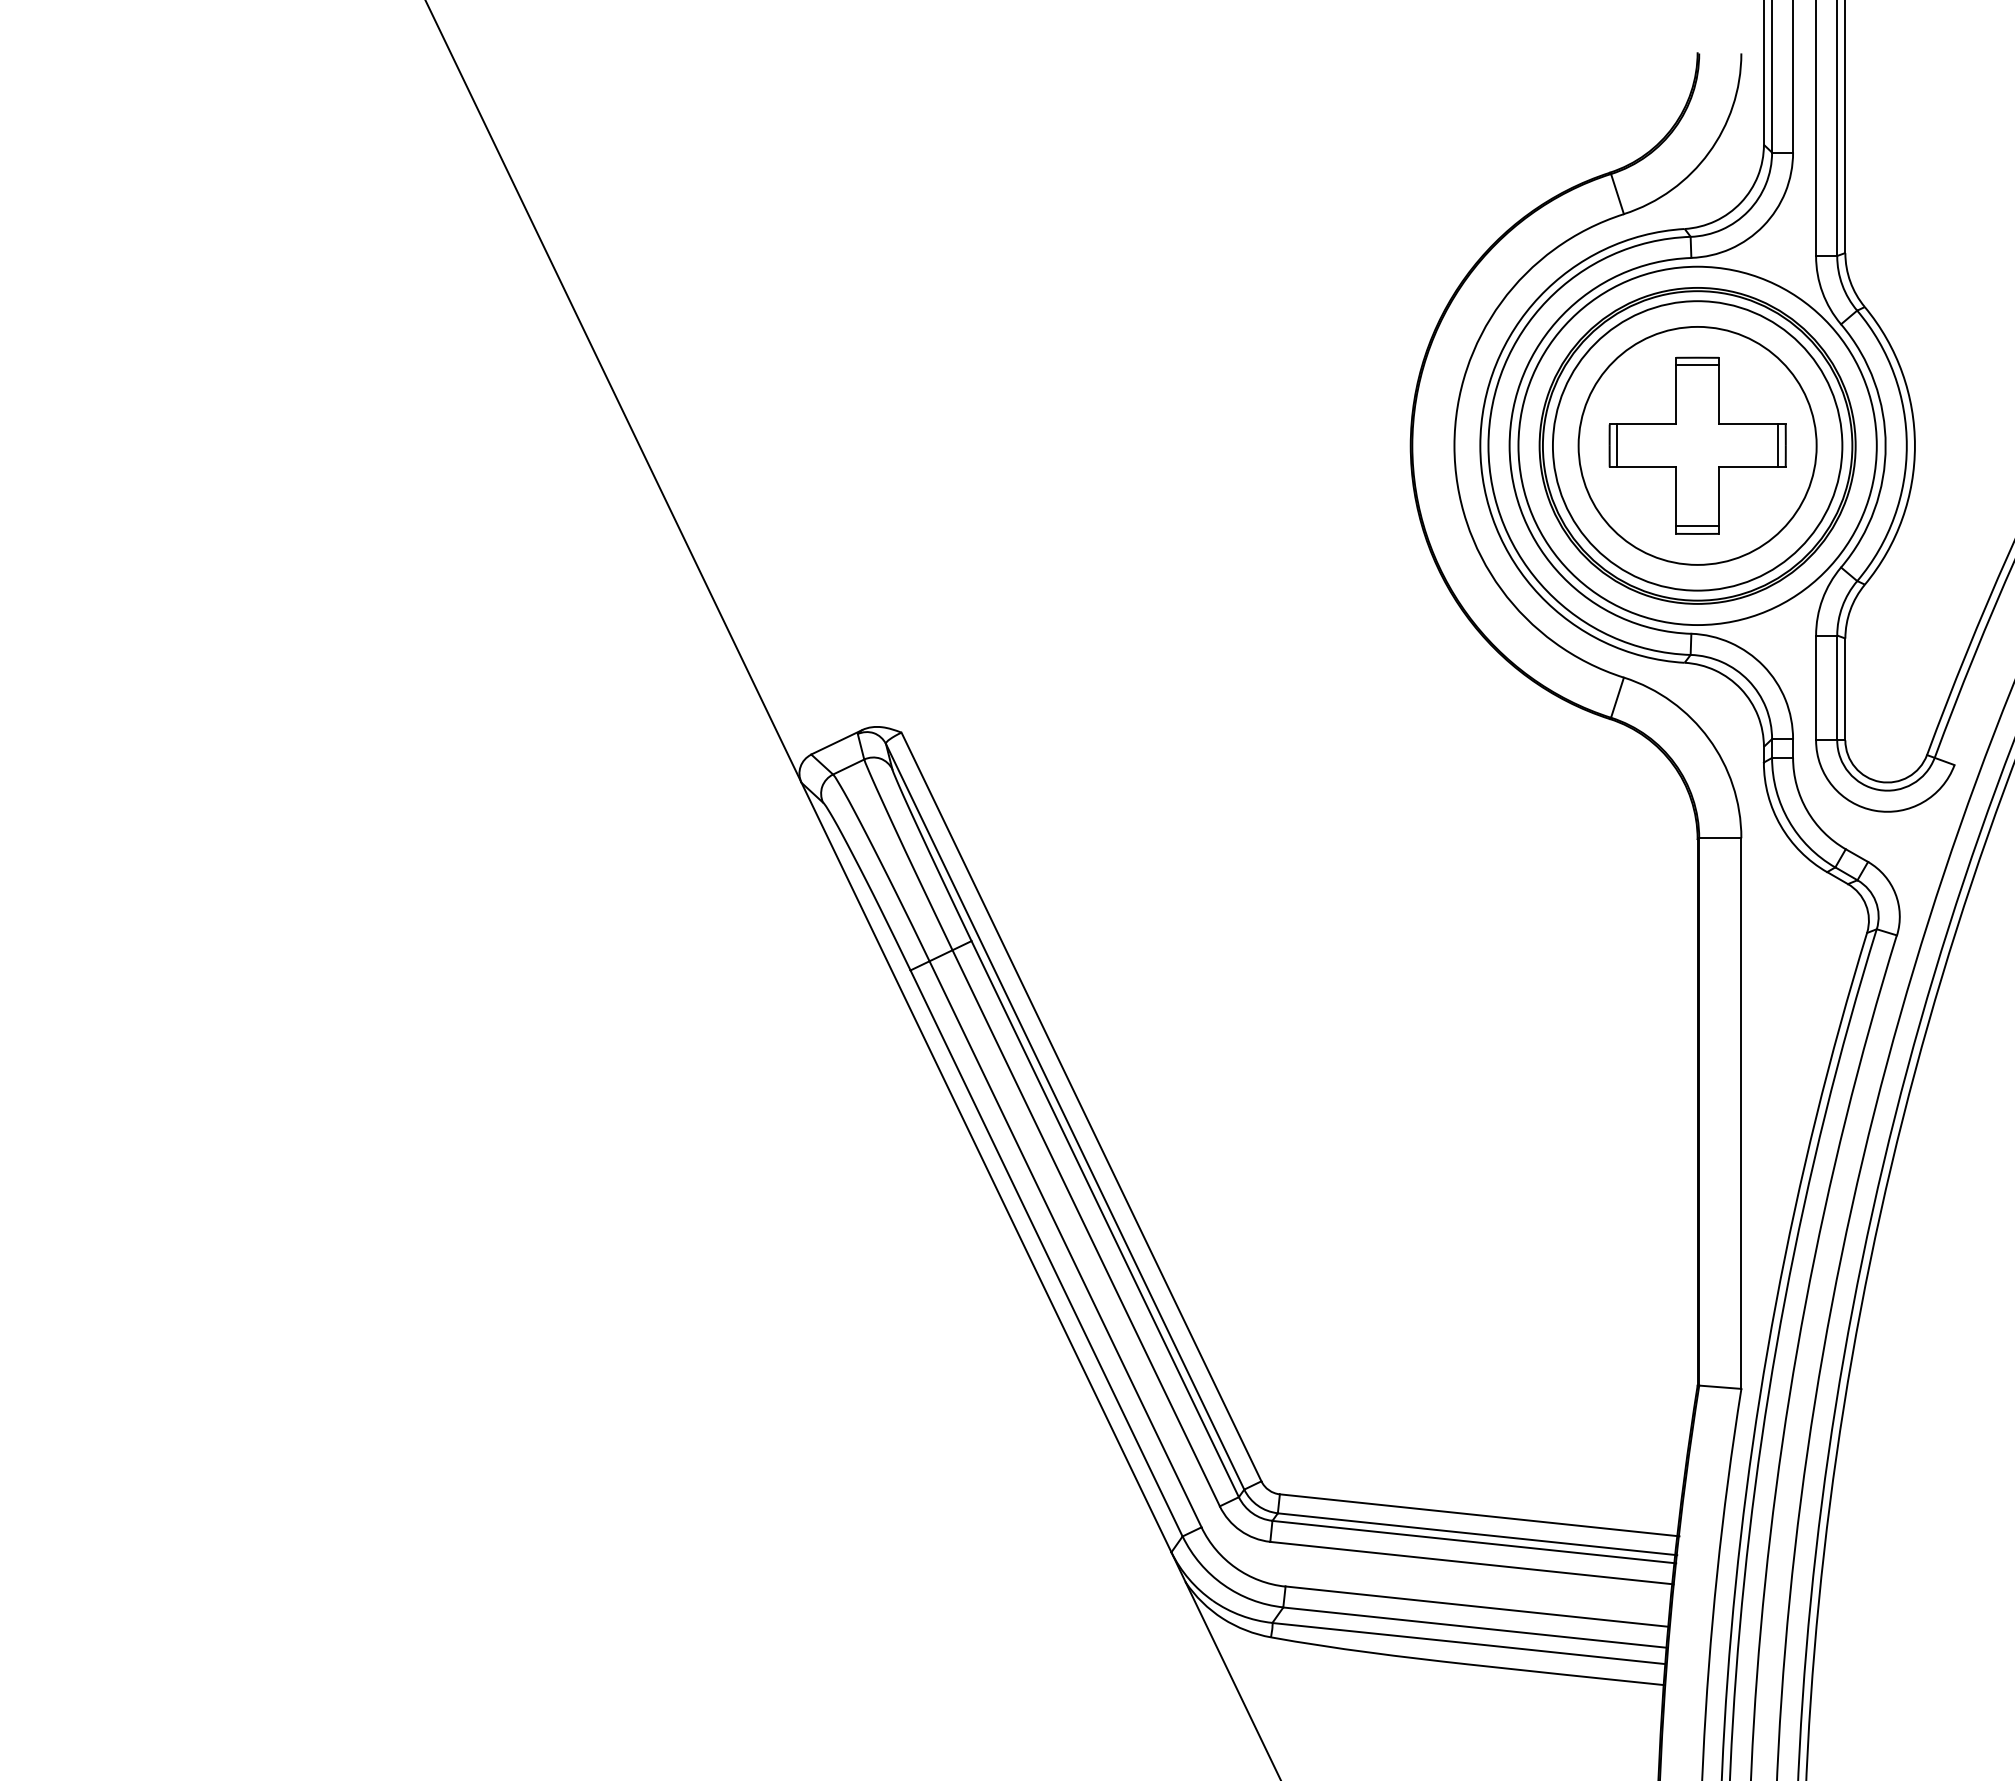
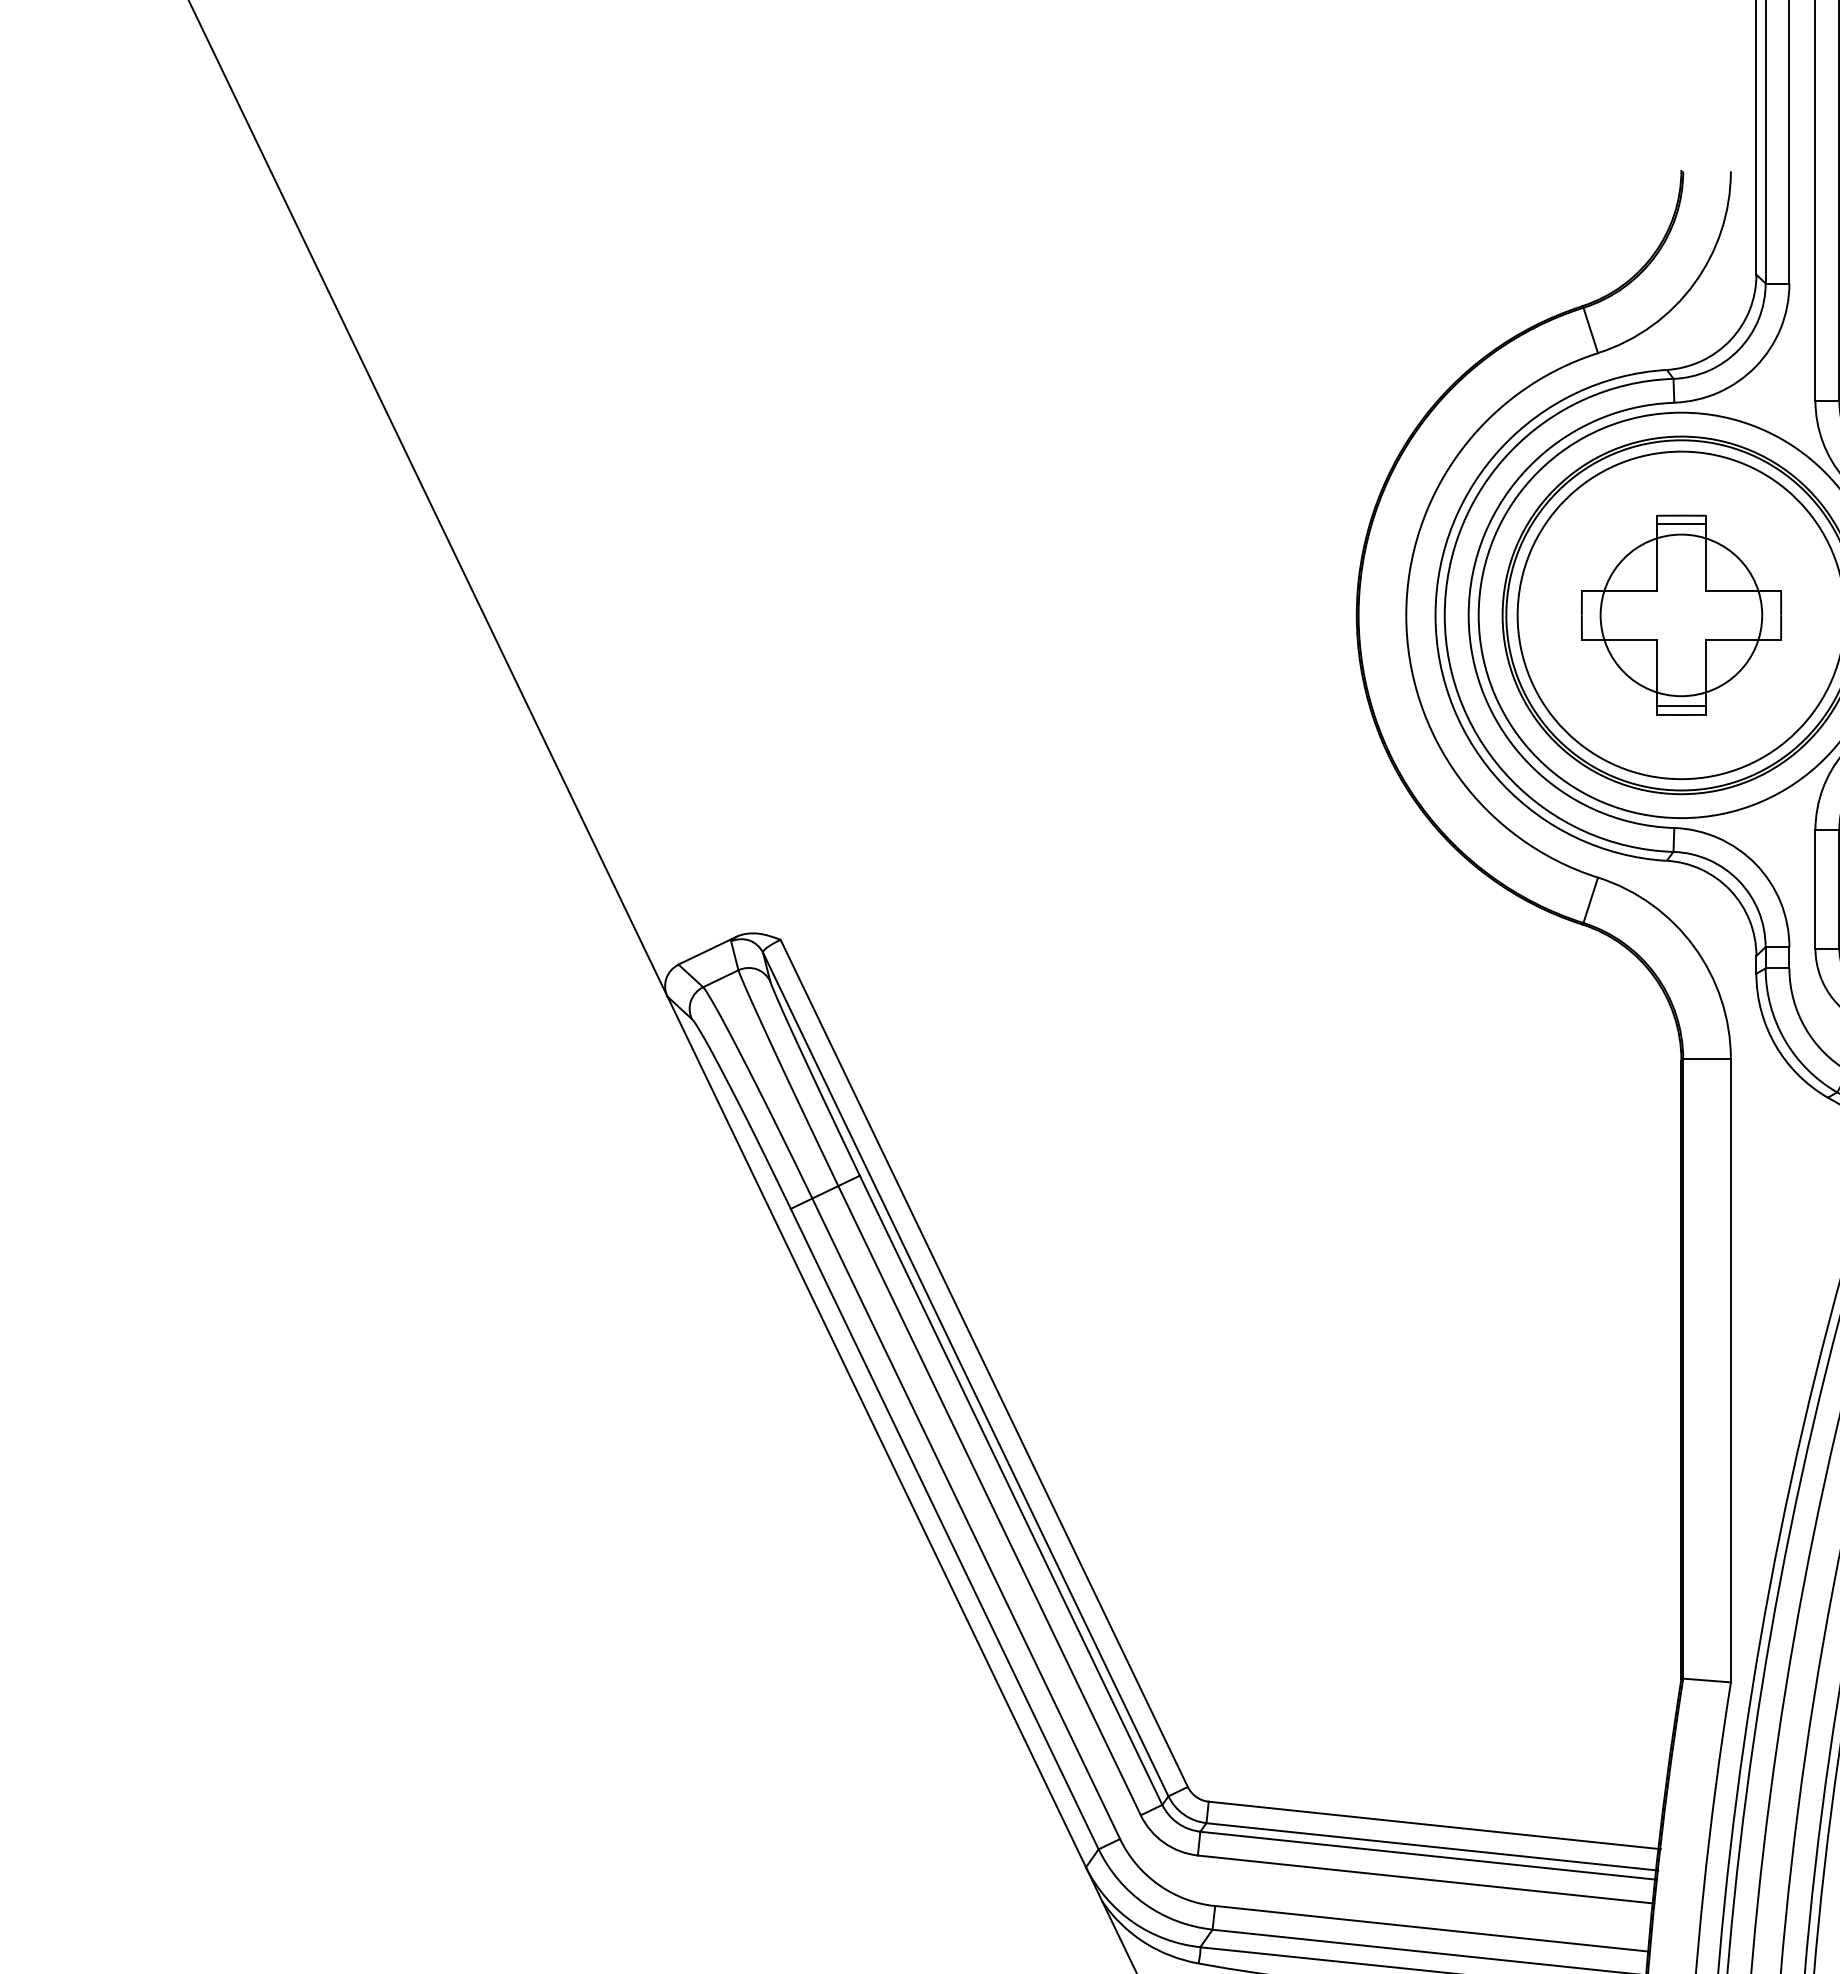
line: (1617, 445) -> (1590, 614), removed
circle: (1697, 445) -> (1681, 614), size x0.6
line: (1778, 445) -> (1772, 614), removed

